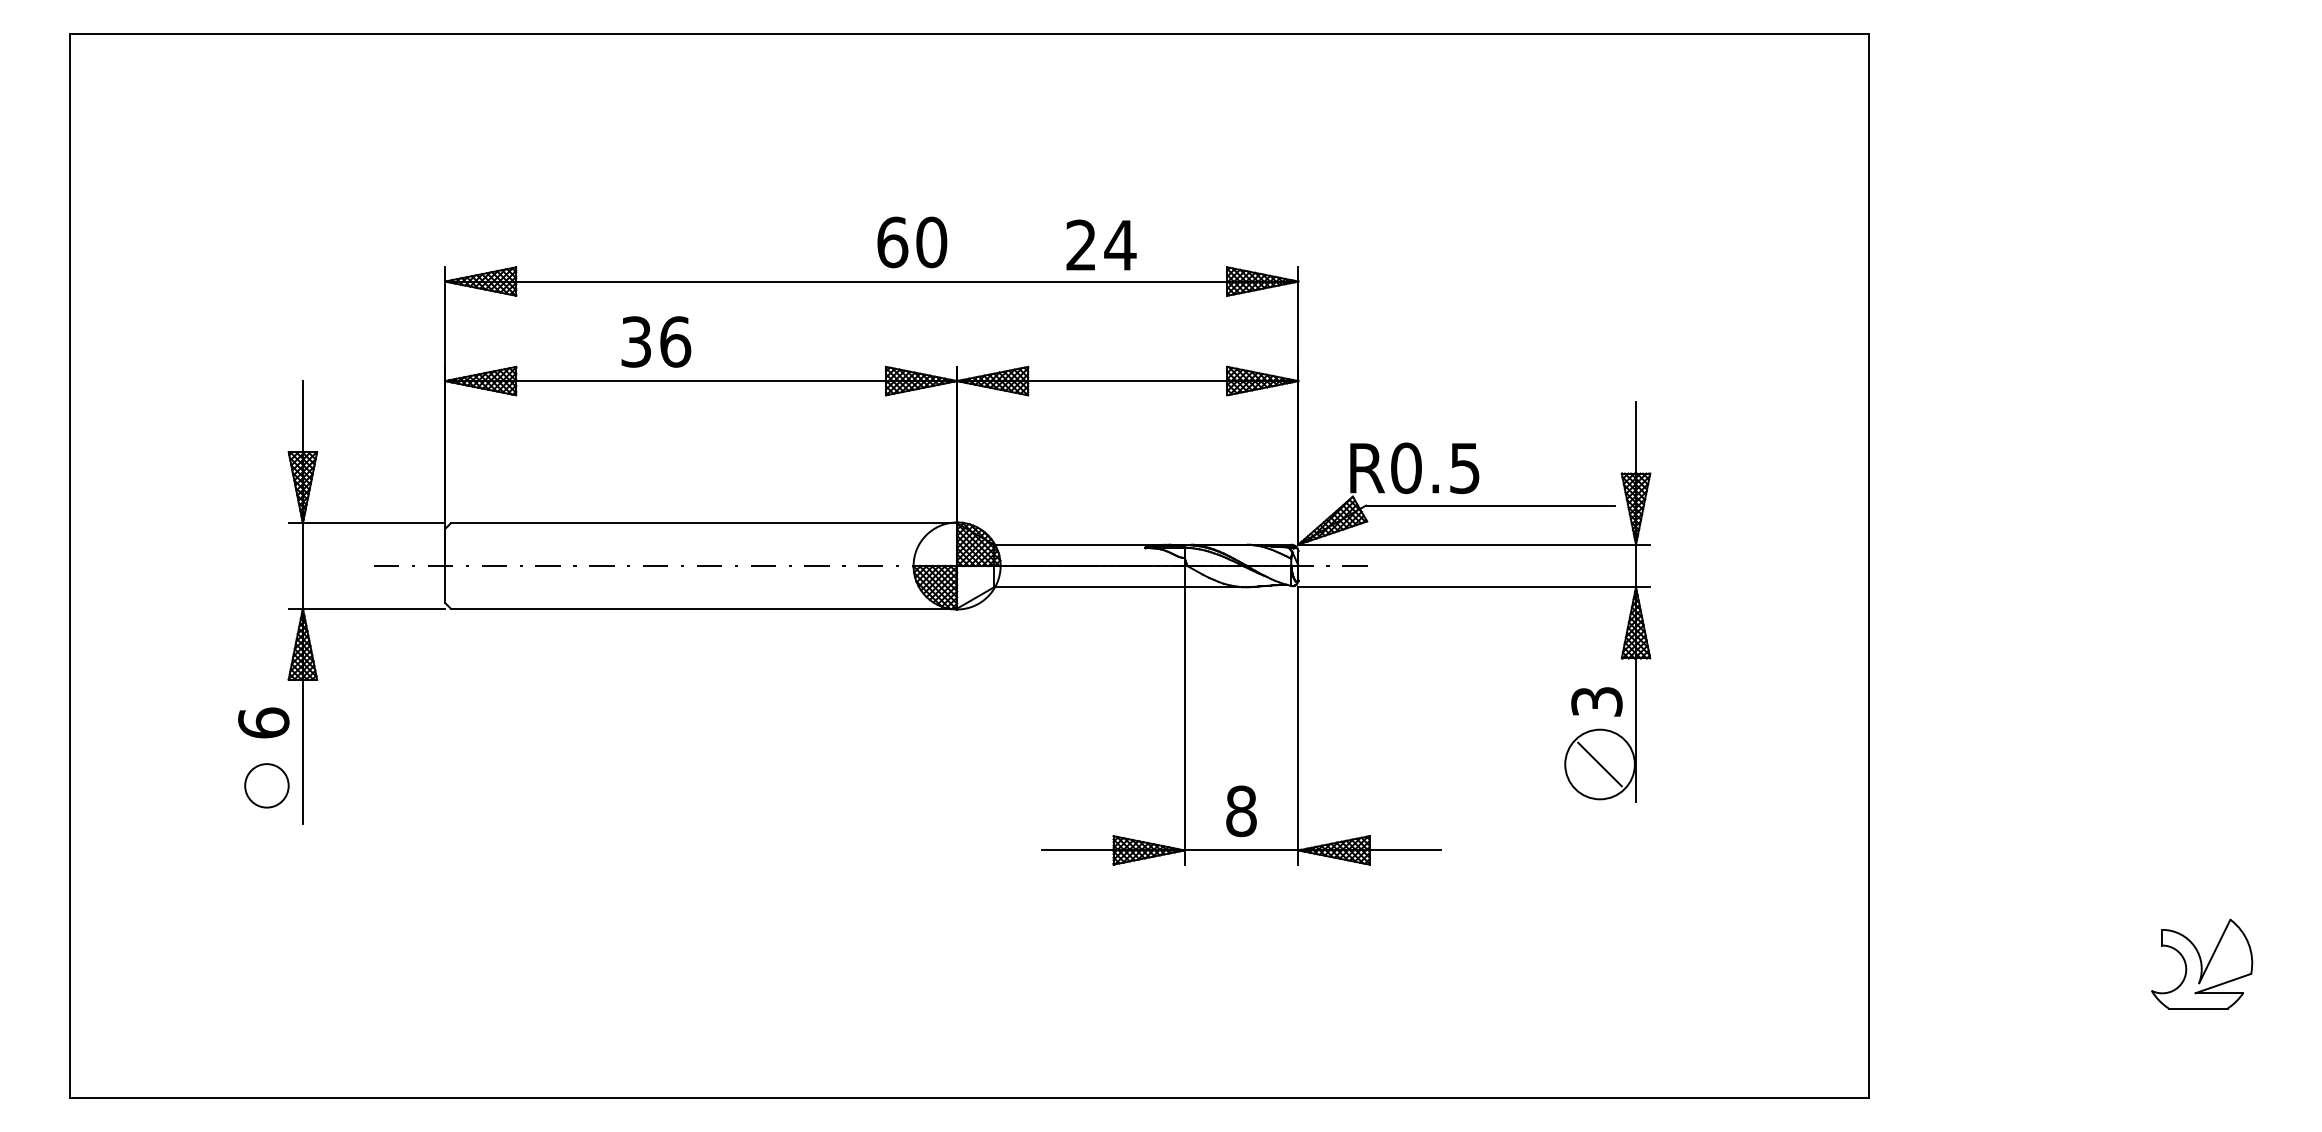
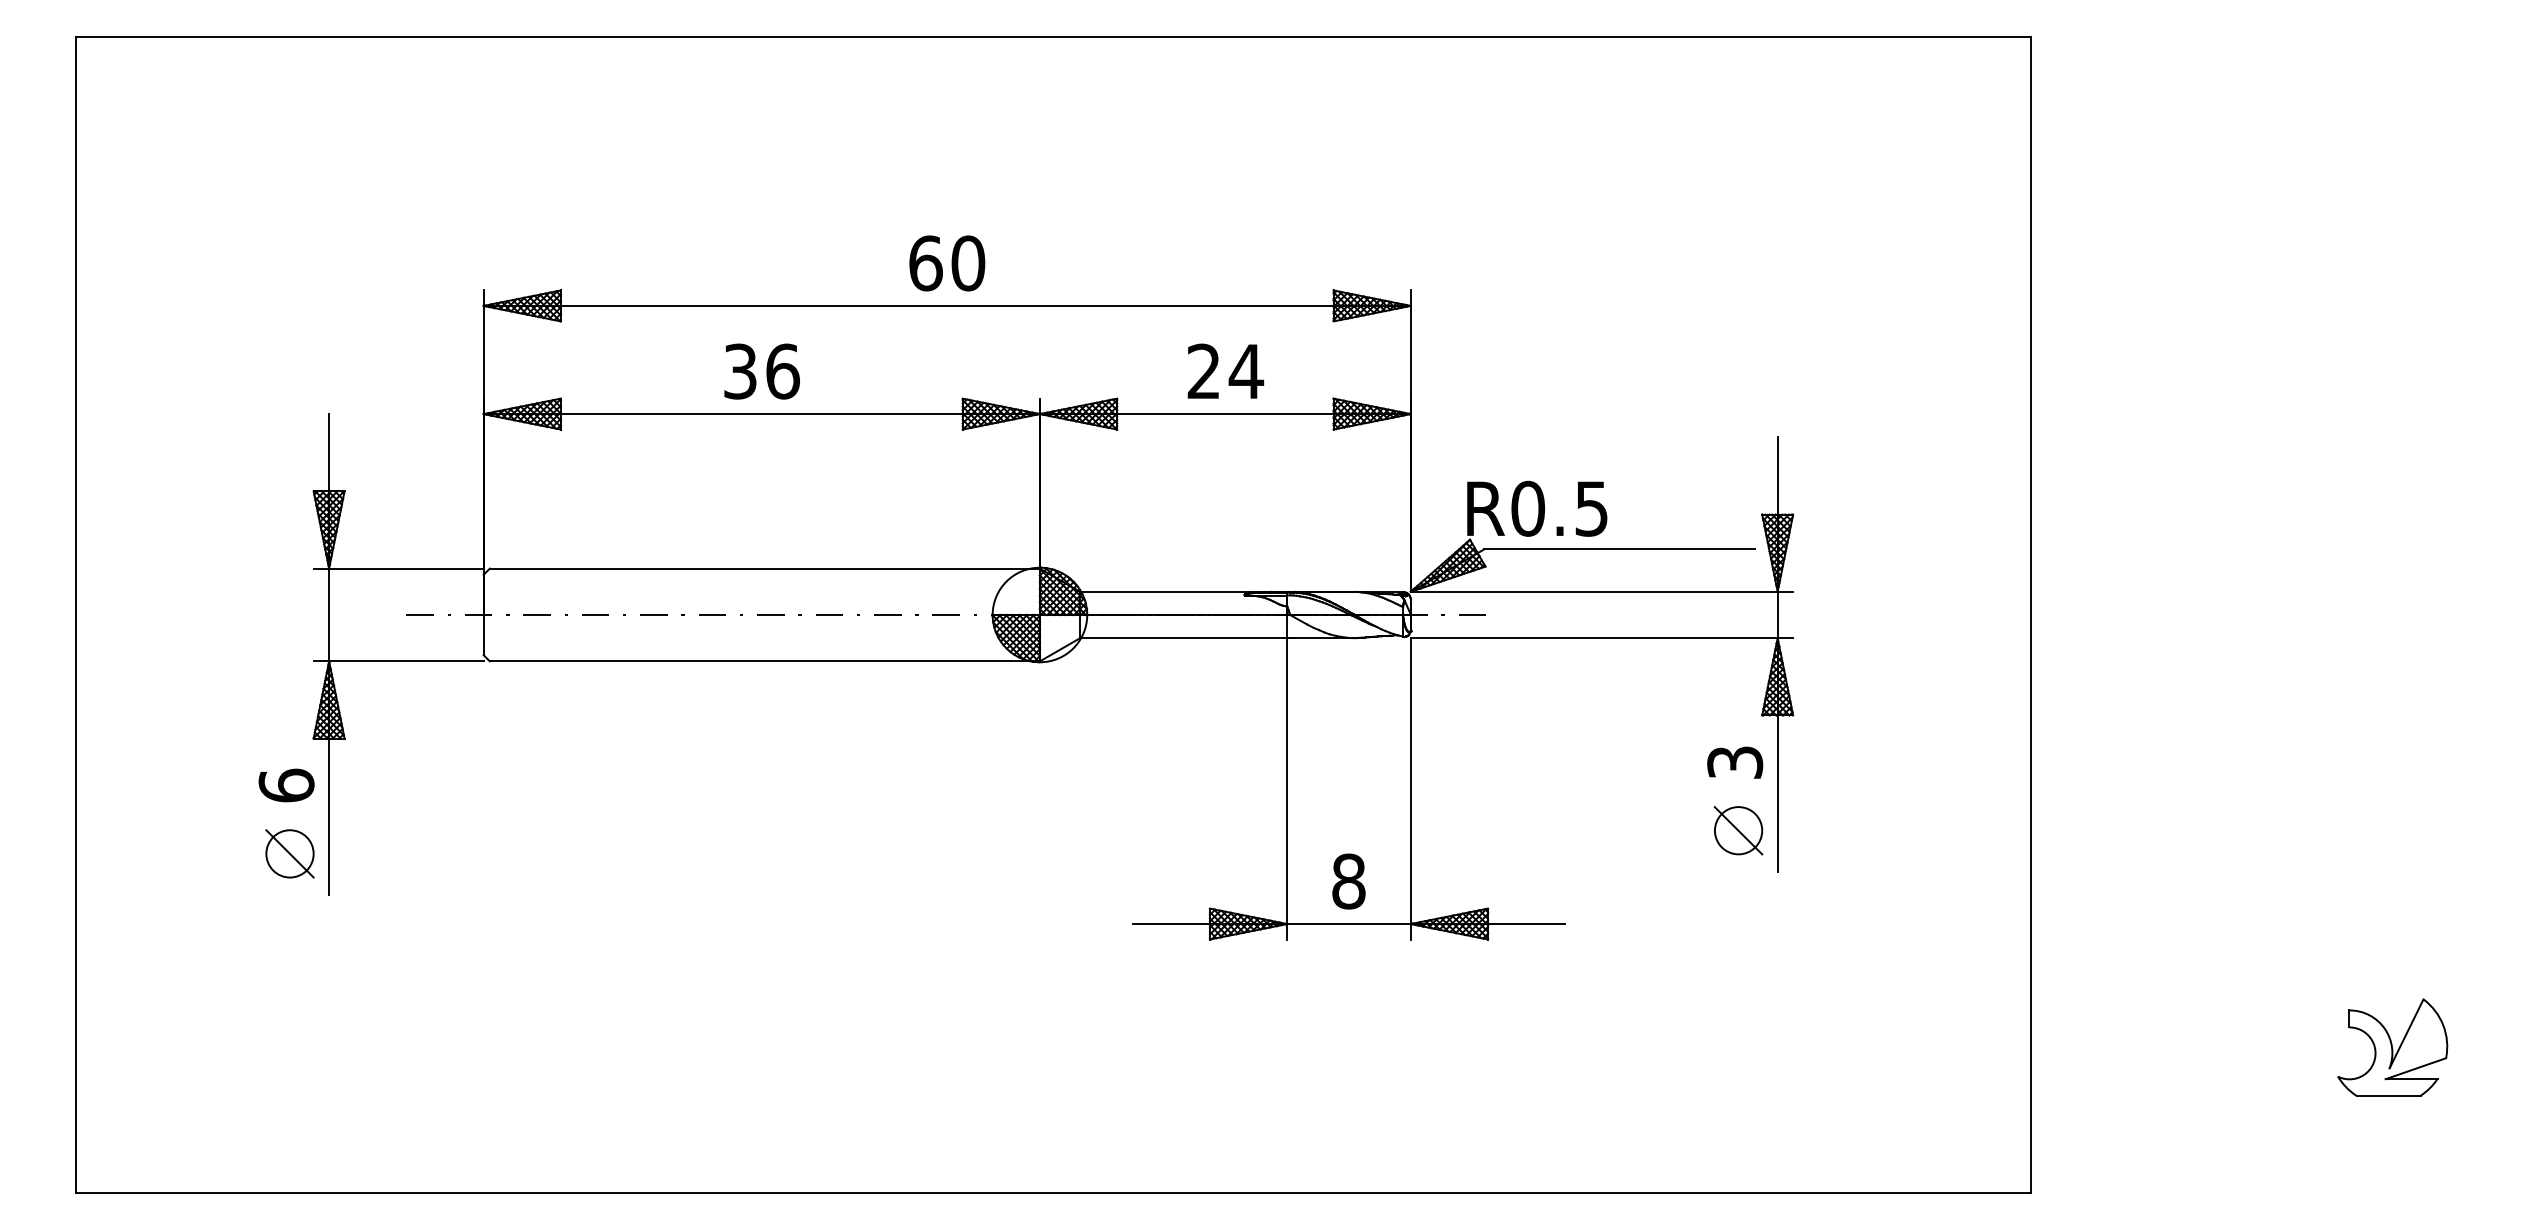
text: (912, 242) -> (947, 263), moved
text: (1101, 244) -> (1225, 370), moved
text: (655, 341) -> (761, 371), moved
circle: (1599, 764) -> (1738, 830), size x0.62
line: (266, 785) -> (289, 853), added

